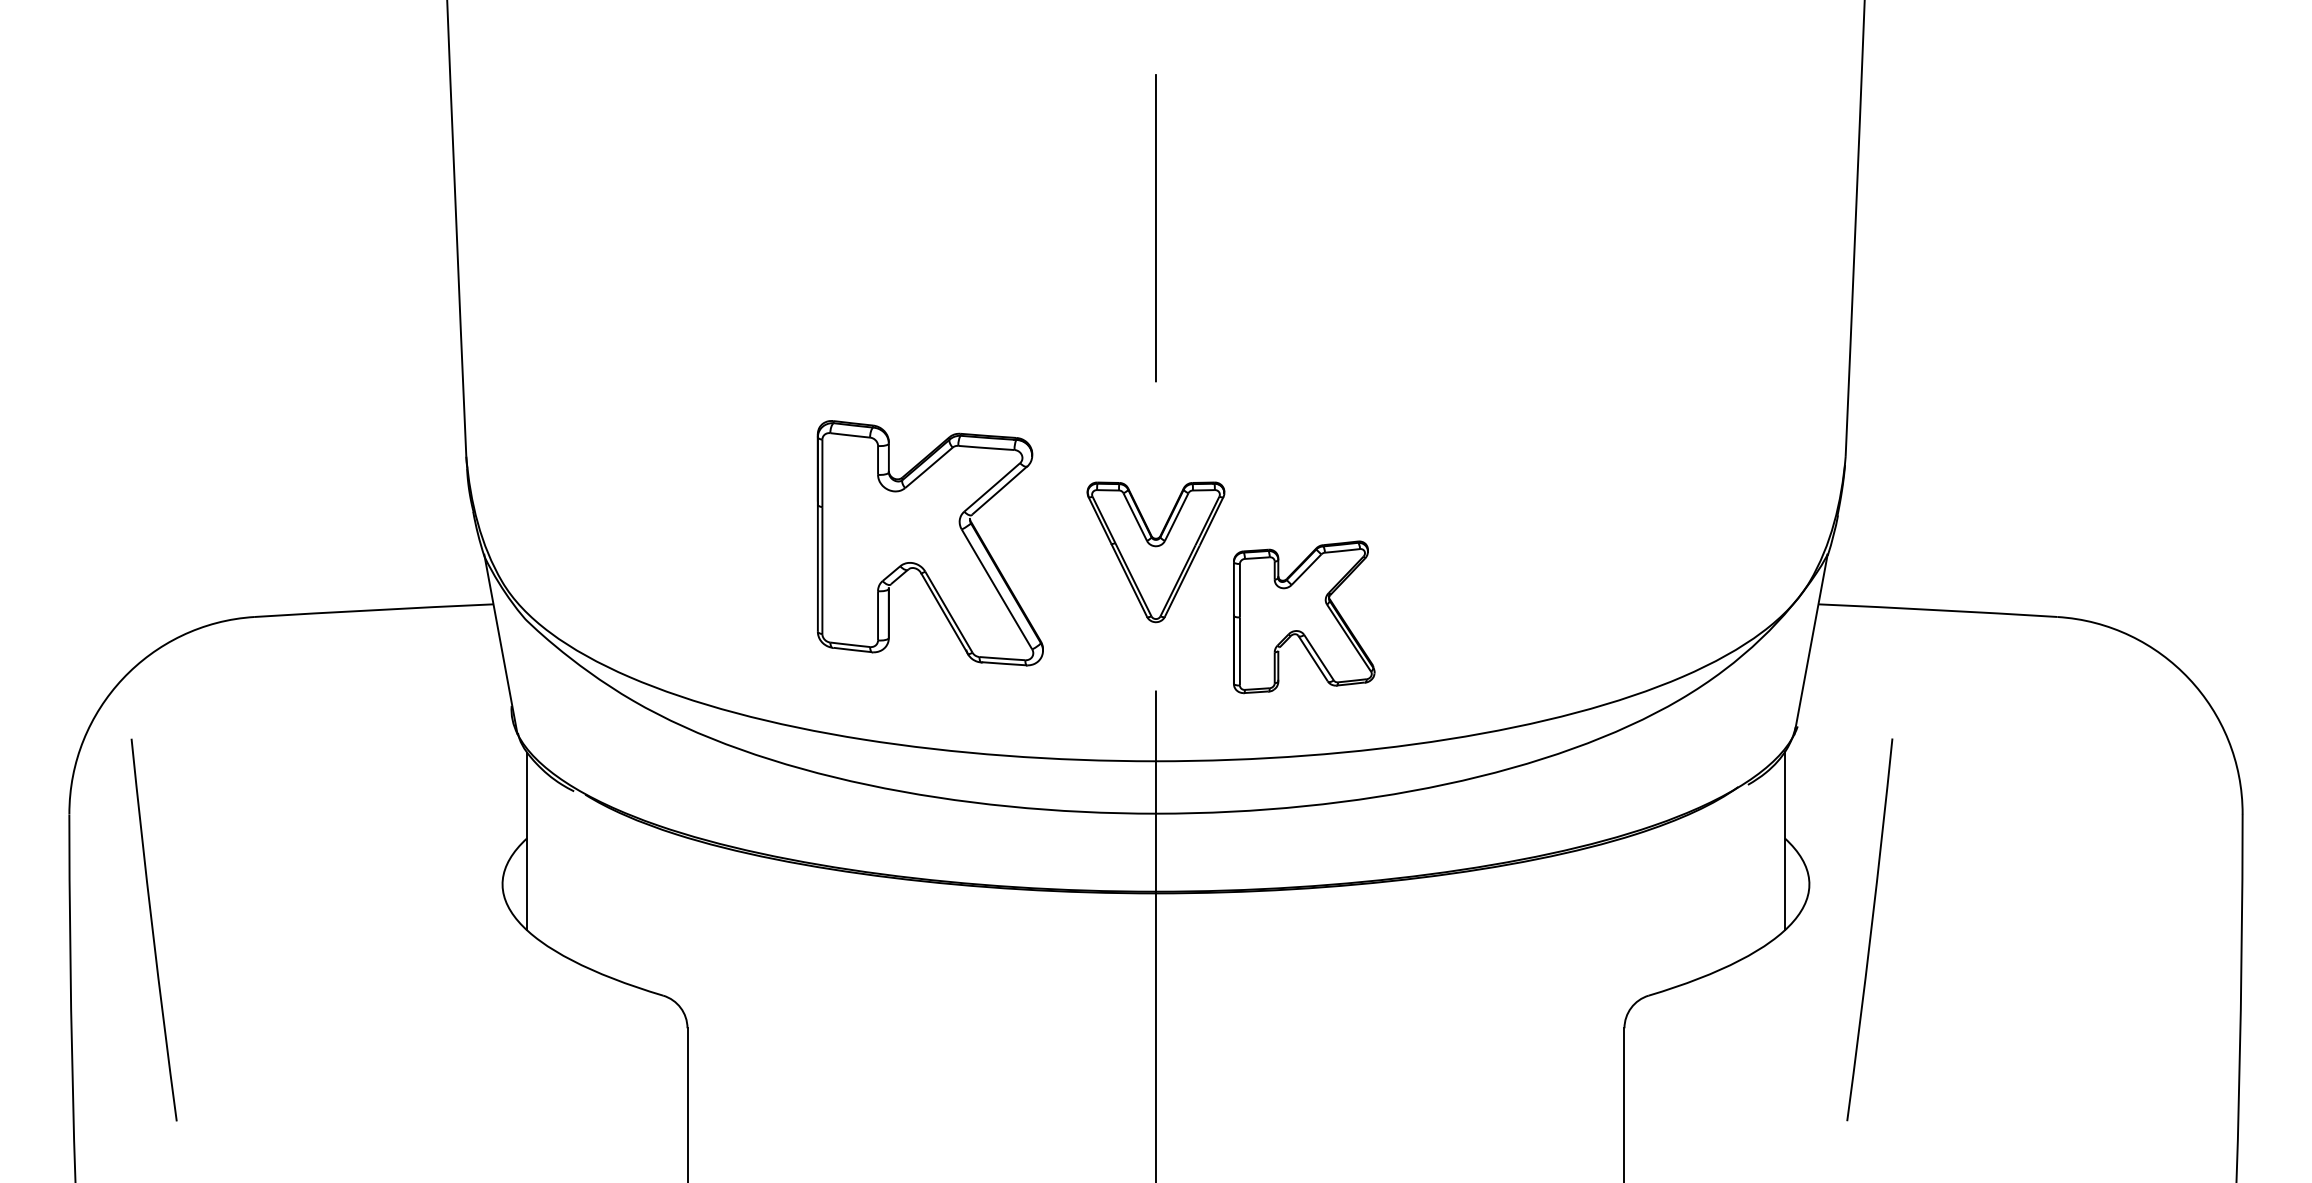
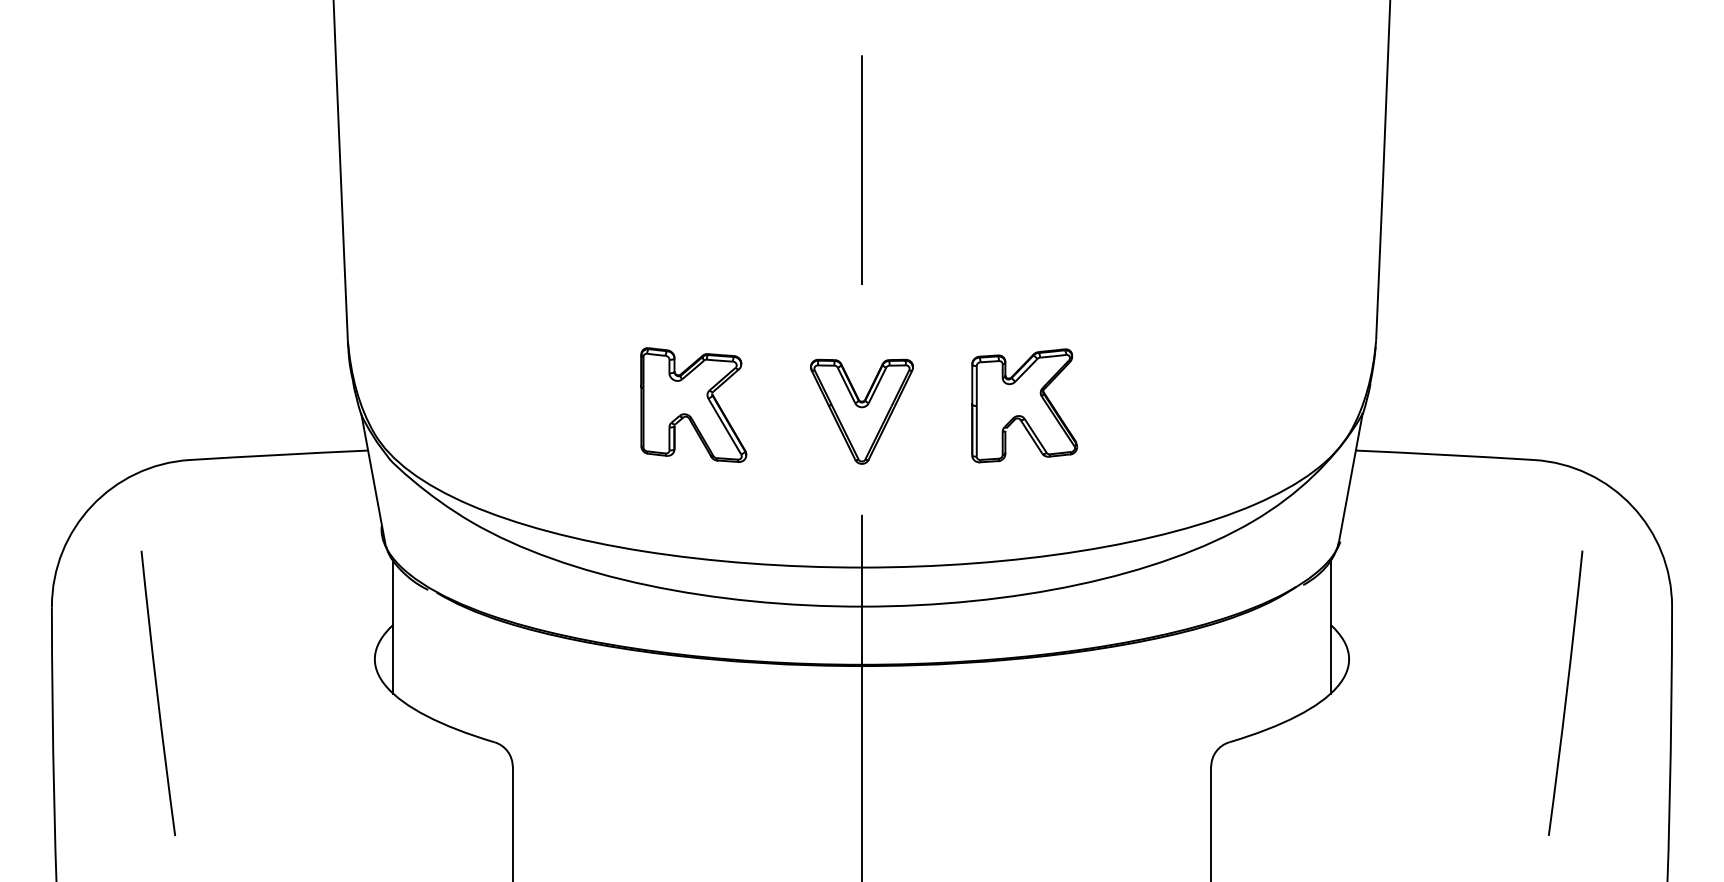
part: (930, 543) -> (693, 405), size x0.62
part: (1304, 617) -> (1024, 405), moved
arc: (153, 929) -> (157, 692), moved
arc: (1870, 929) -> (1566, 692), moved

